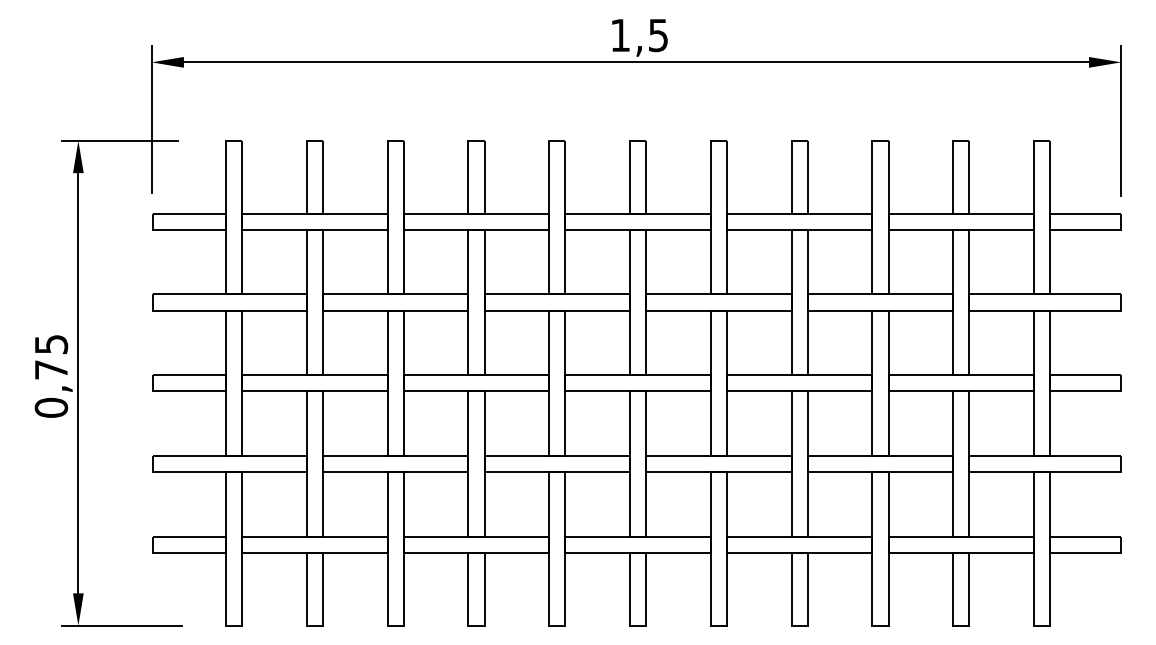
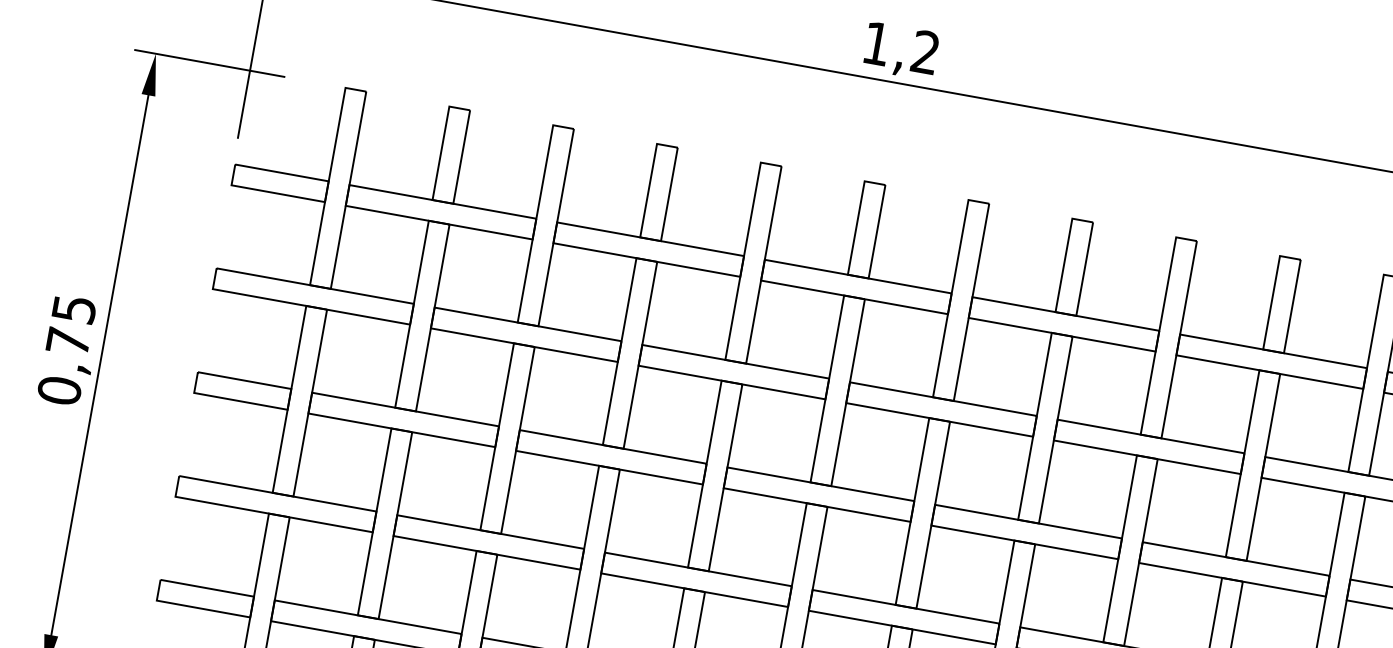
text: (657, 35) -> (924, 52), 1,5 -> 1,2

